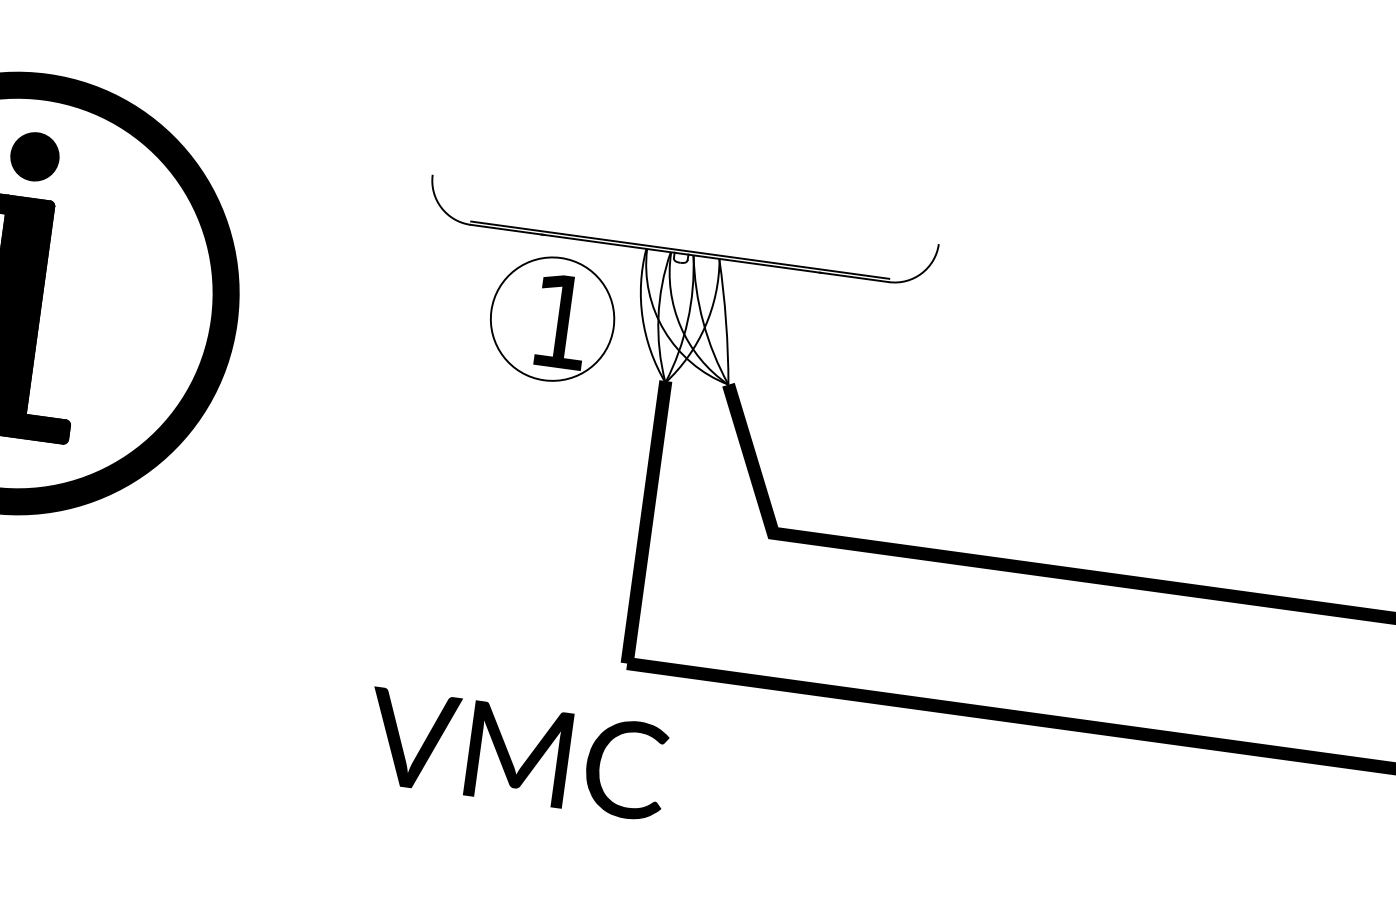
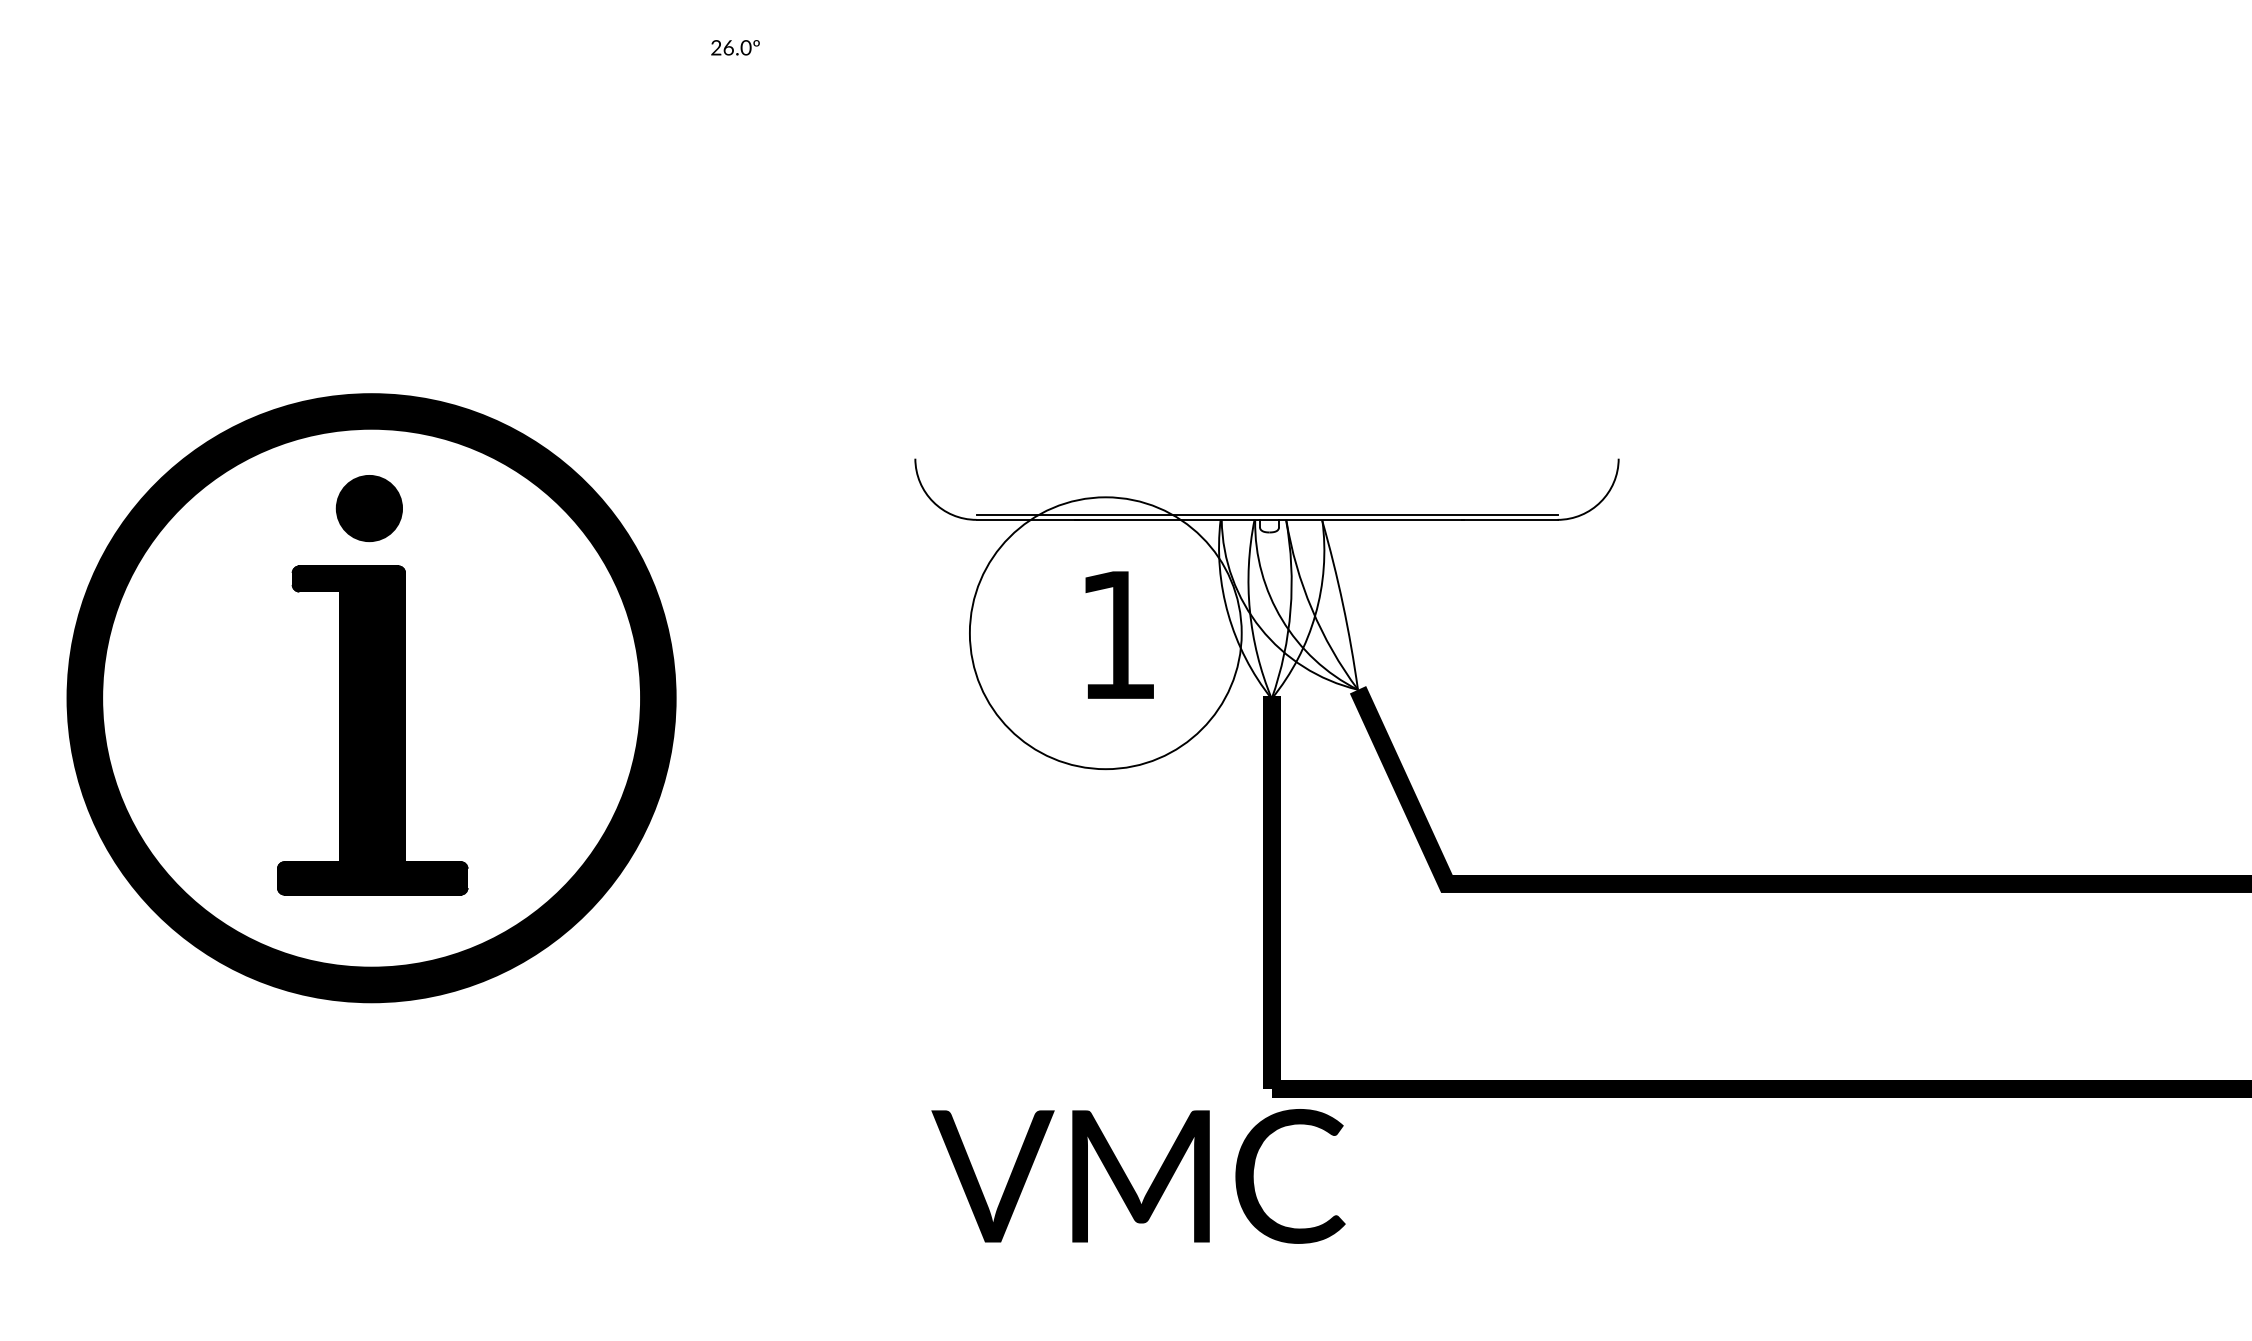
circle: (552, 319) -> (1105, 633), size x1.6
text: (516, 754) -> (1138, 1176), moved

